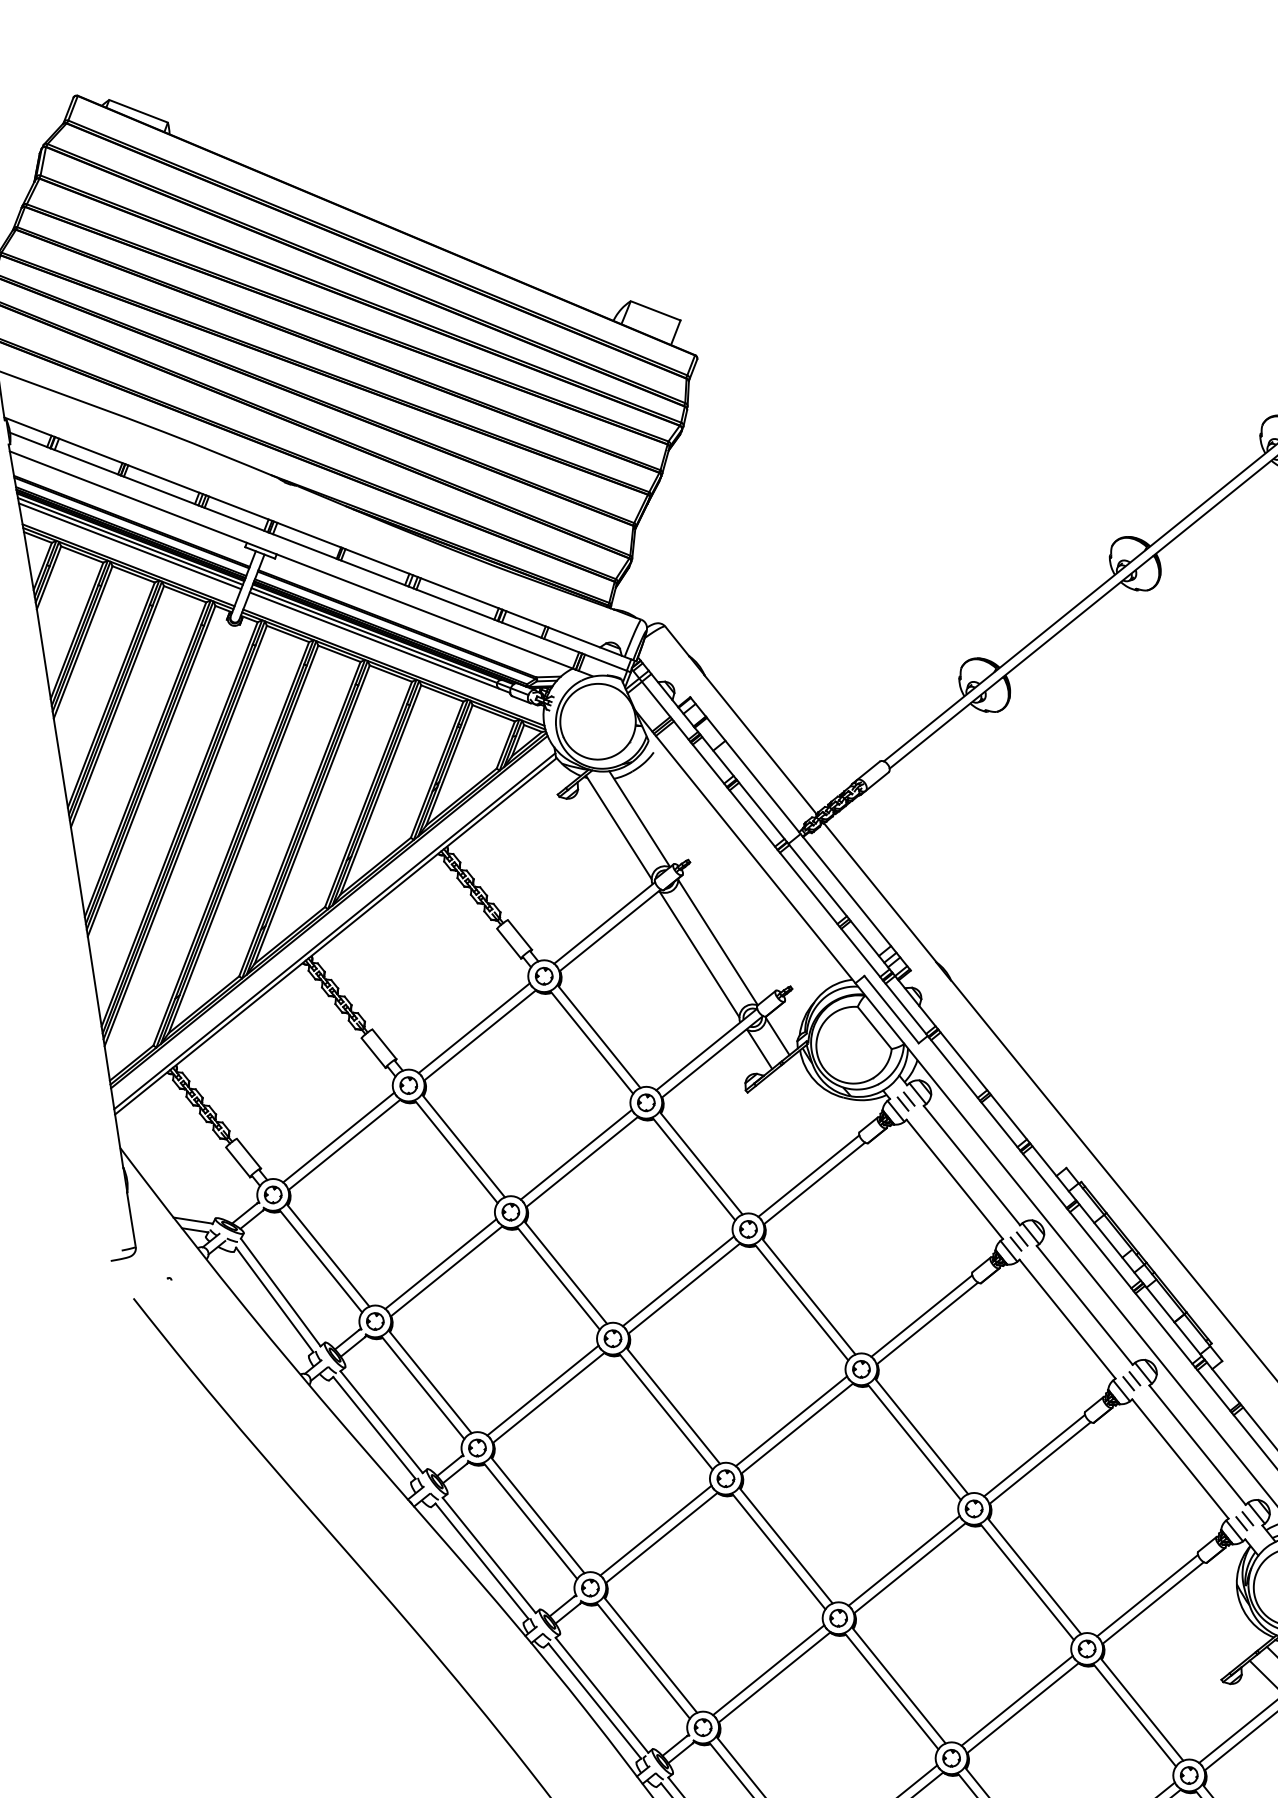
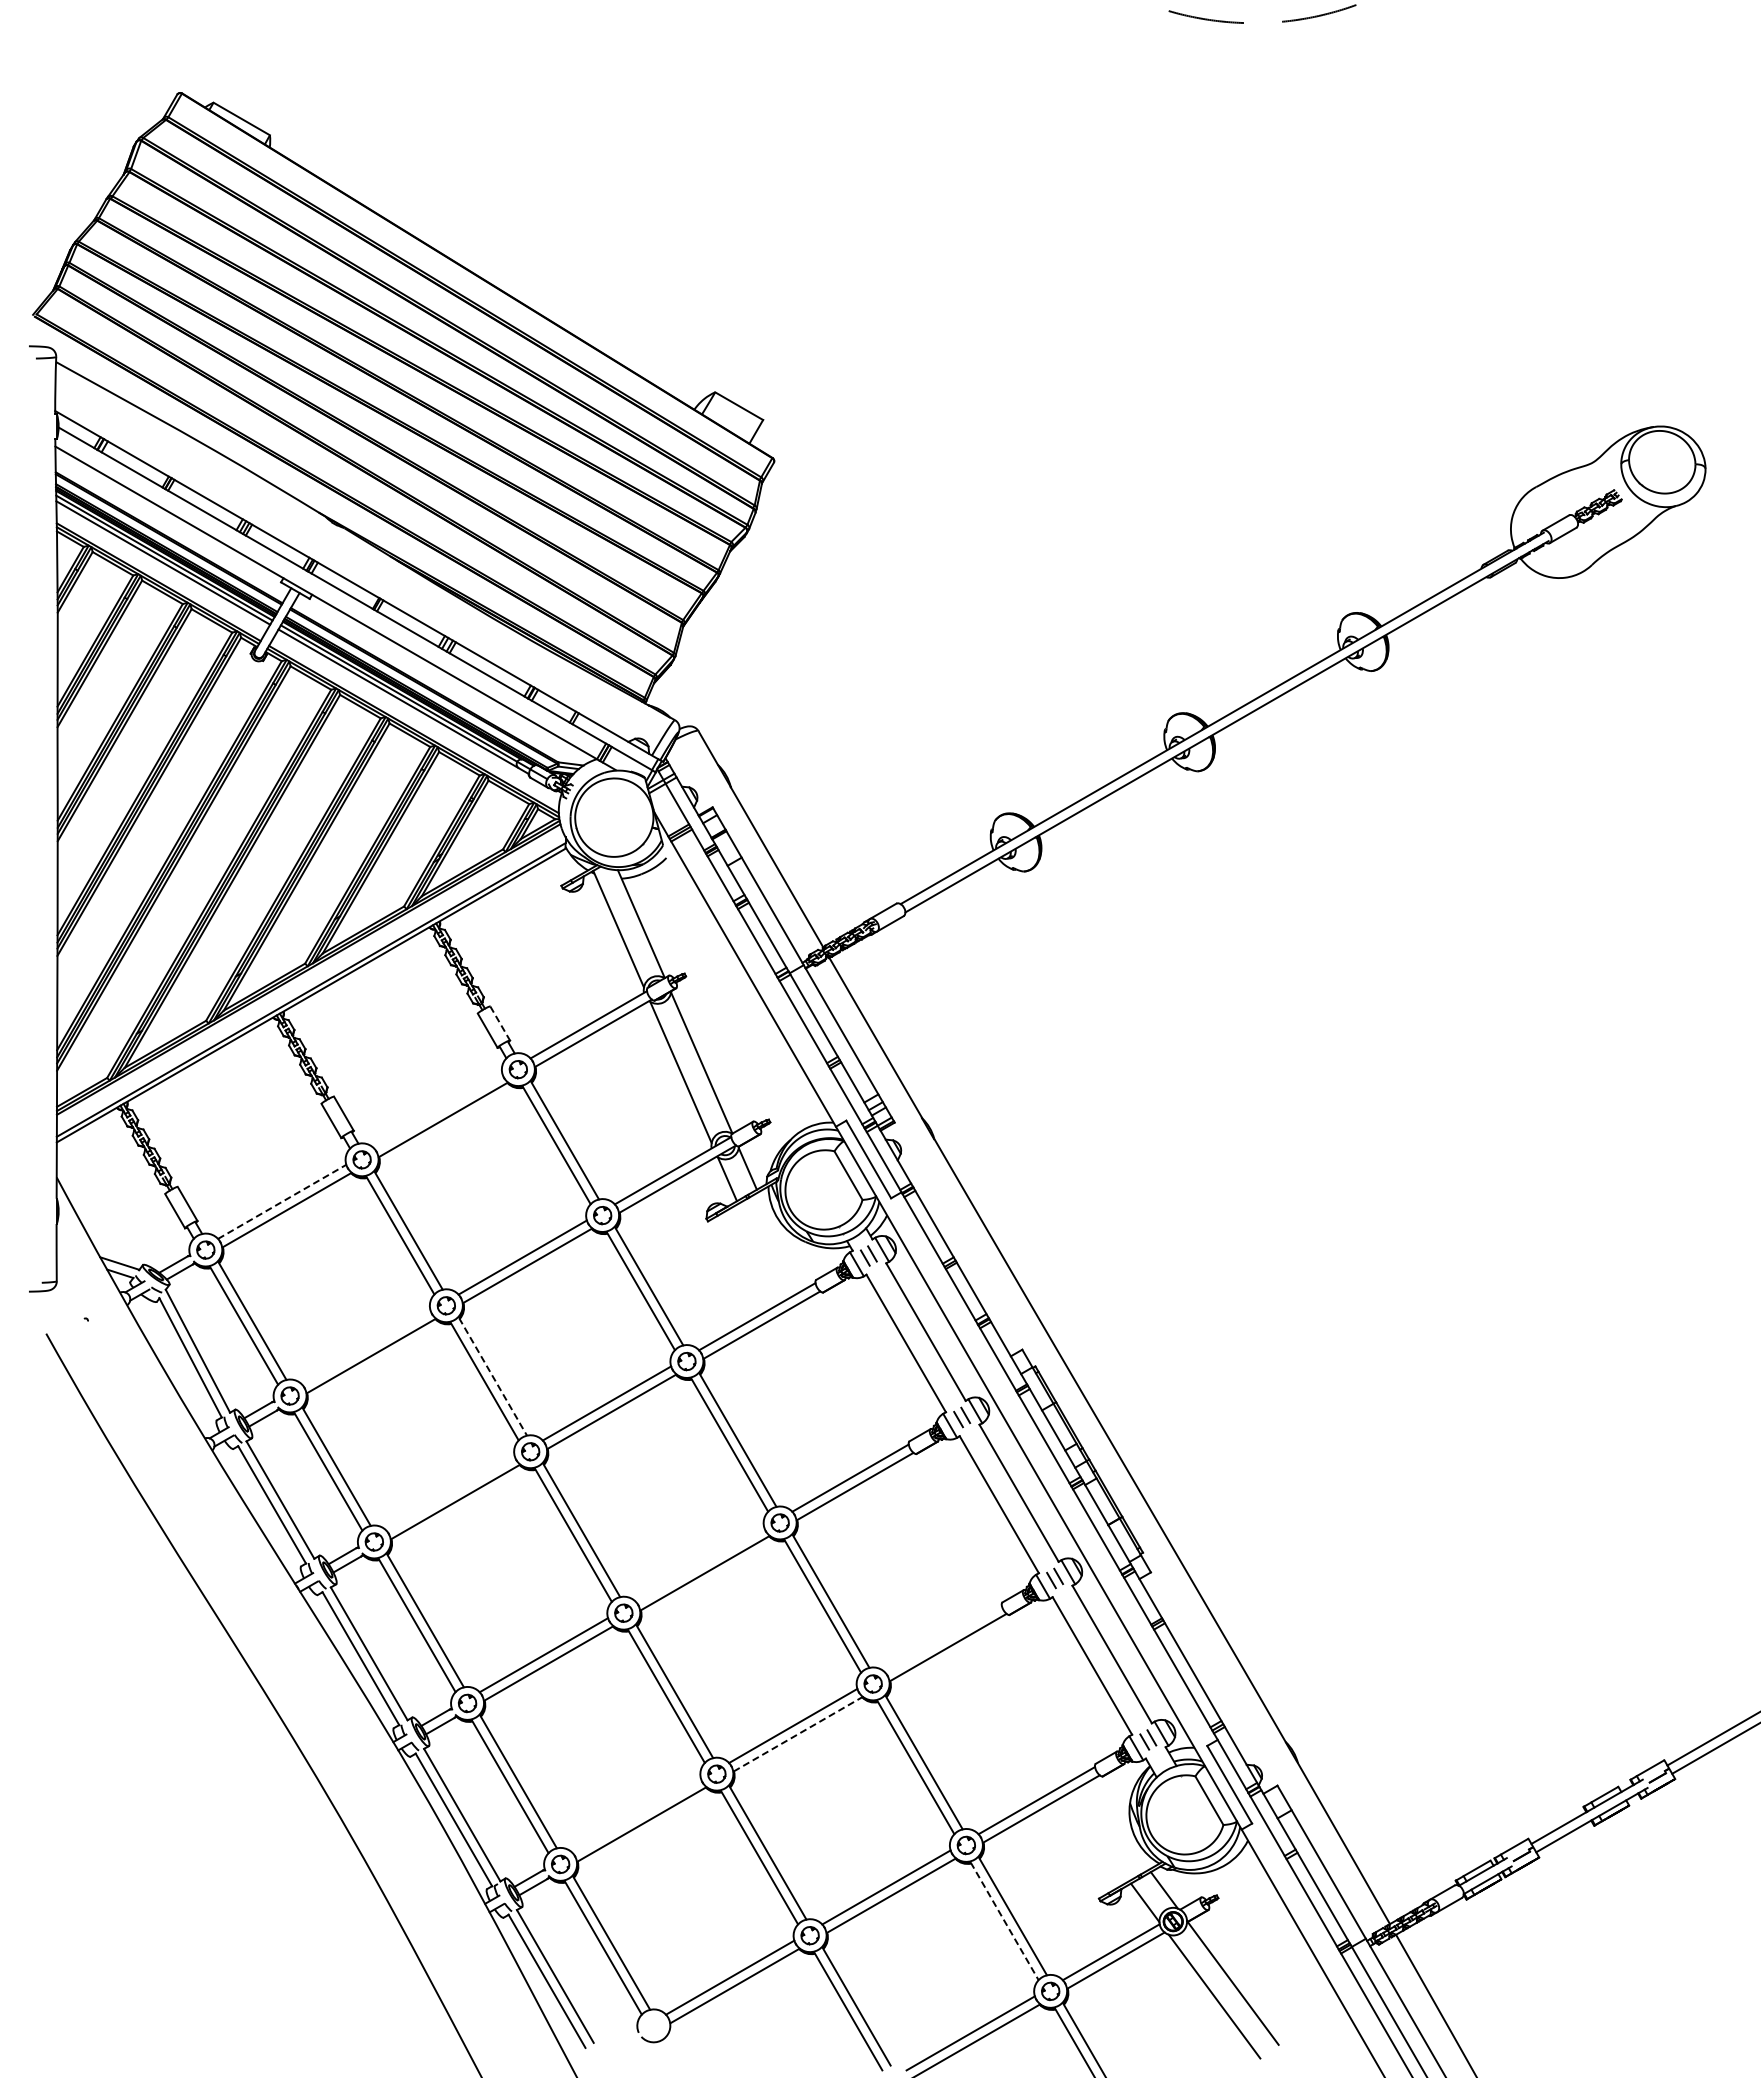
line: (520, 934) -> (500, 1023), solid -> dashed
line: (474, 1028) -> (438, 1111), removed
line: (339, 1137) -> (282, 1201), solid -> dashed
line: (440, 1263) -> (366, 1347), removed
line: (566, 1272) -> (493, 1376), solid -> dashed
line: (542, 1390) -> (450, 1493), removed
line: (791, 1420) -> (700, 1564), removed
line: (1034, 1455) -> (943, 1638), removed
line: (910, 1568) -> (798, 1734), solid -> dashed
line: (768, 1670) -> (636, 1816), removed
line: (1134, 1715) -> (1004, 1921), solid -> dashed

